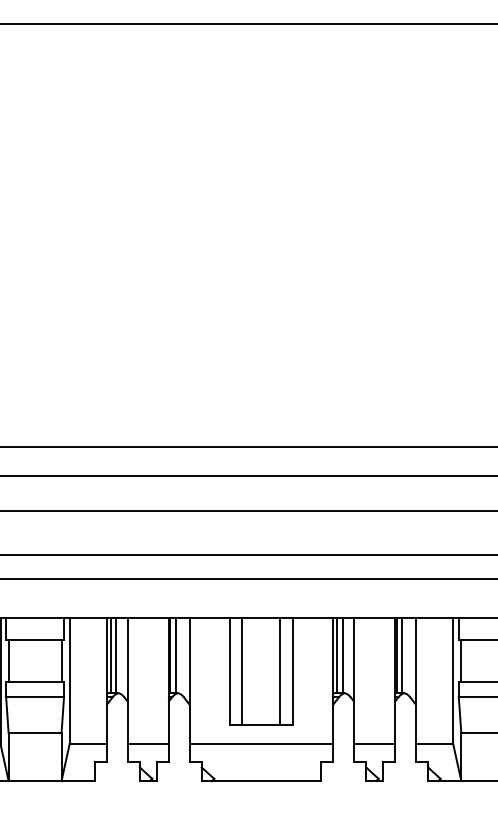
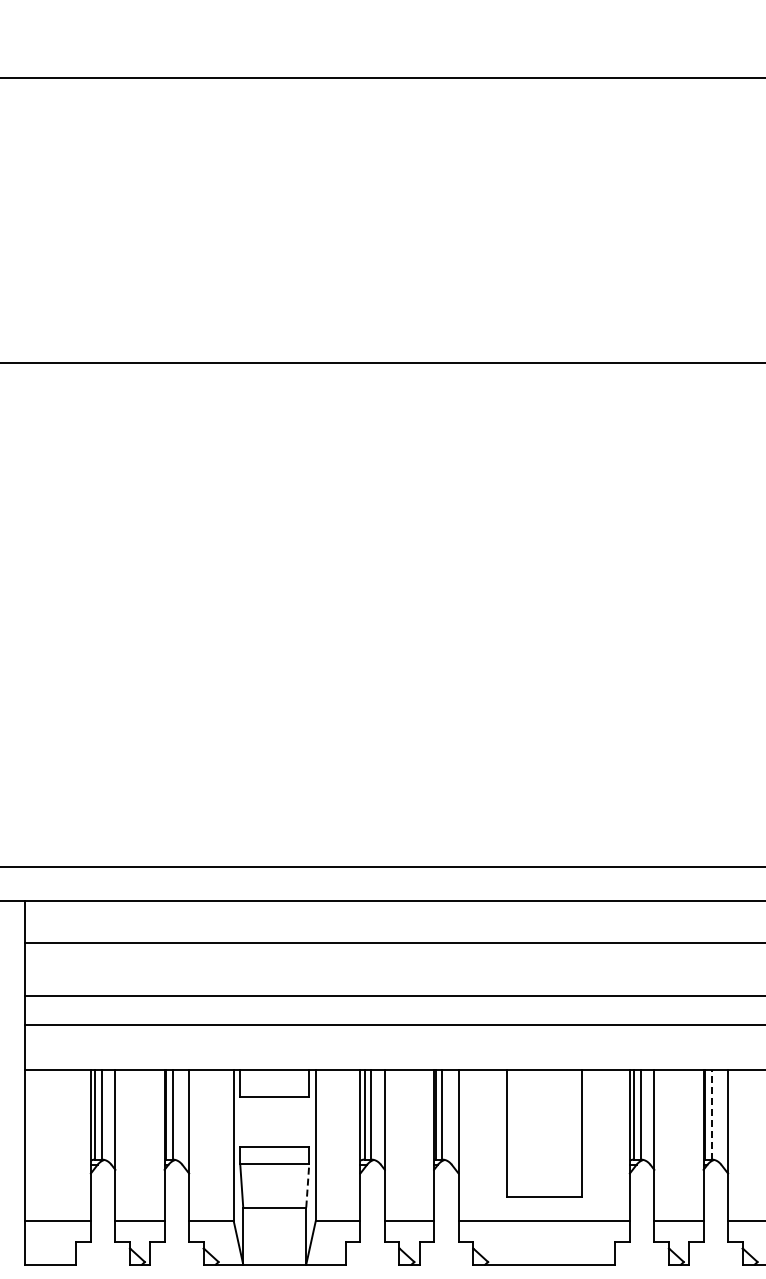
line: (401, 654) -> (711, 1114), solid -> dashed
line: (8, 660) -> (243, 1121), removed
line: (61, 660) -> (306, 1121), removed
line: (242, 670) -> (521, 1133), removed
line: (280, 670) -> (566, 1133), removed
line: (62, 714) -> (307, 1185), solid -> dashed

